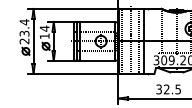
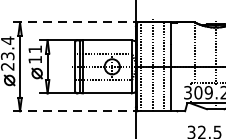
line: (75, 8) -> (77, 21), solid -> dashed
text: (44, 28) -> (34, 49), 14 -> 11
line: (73, 73) -> (74, 110), solid -> dashed

